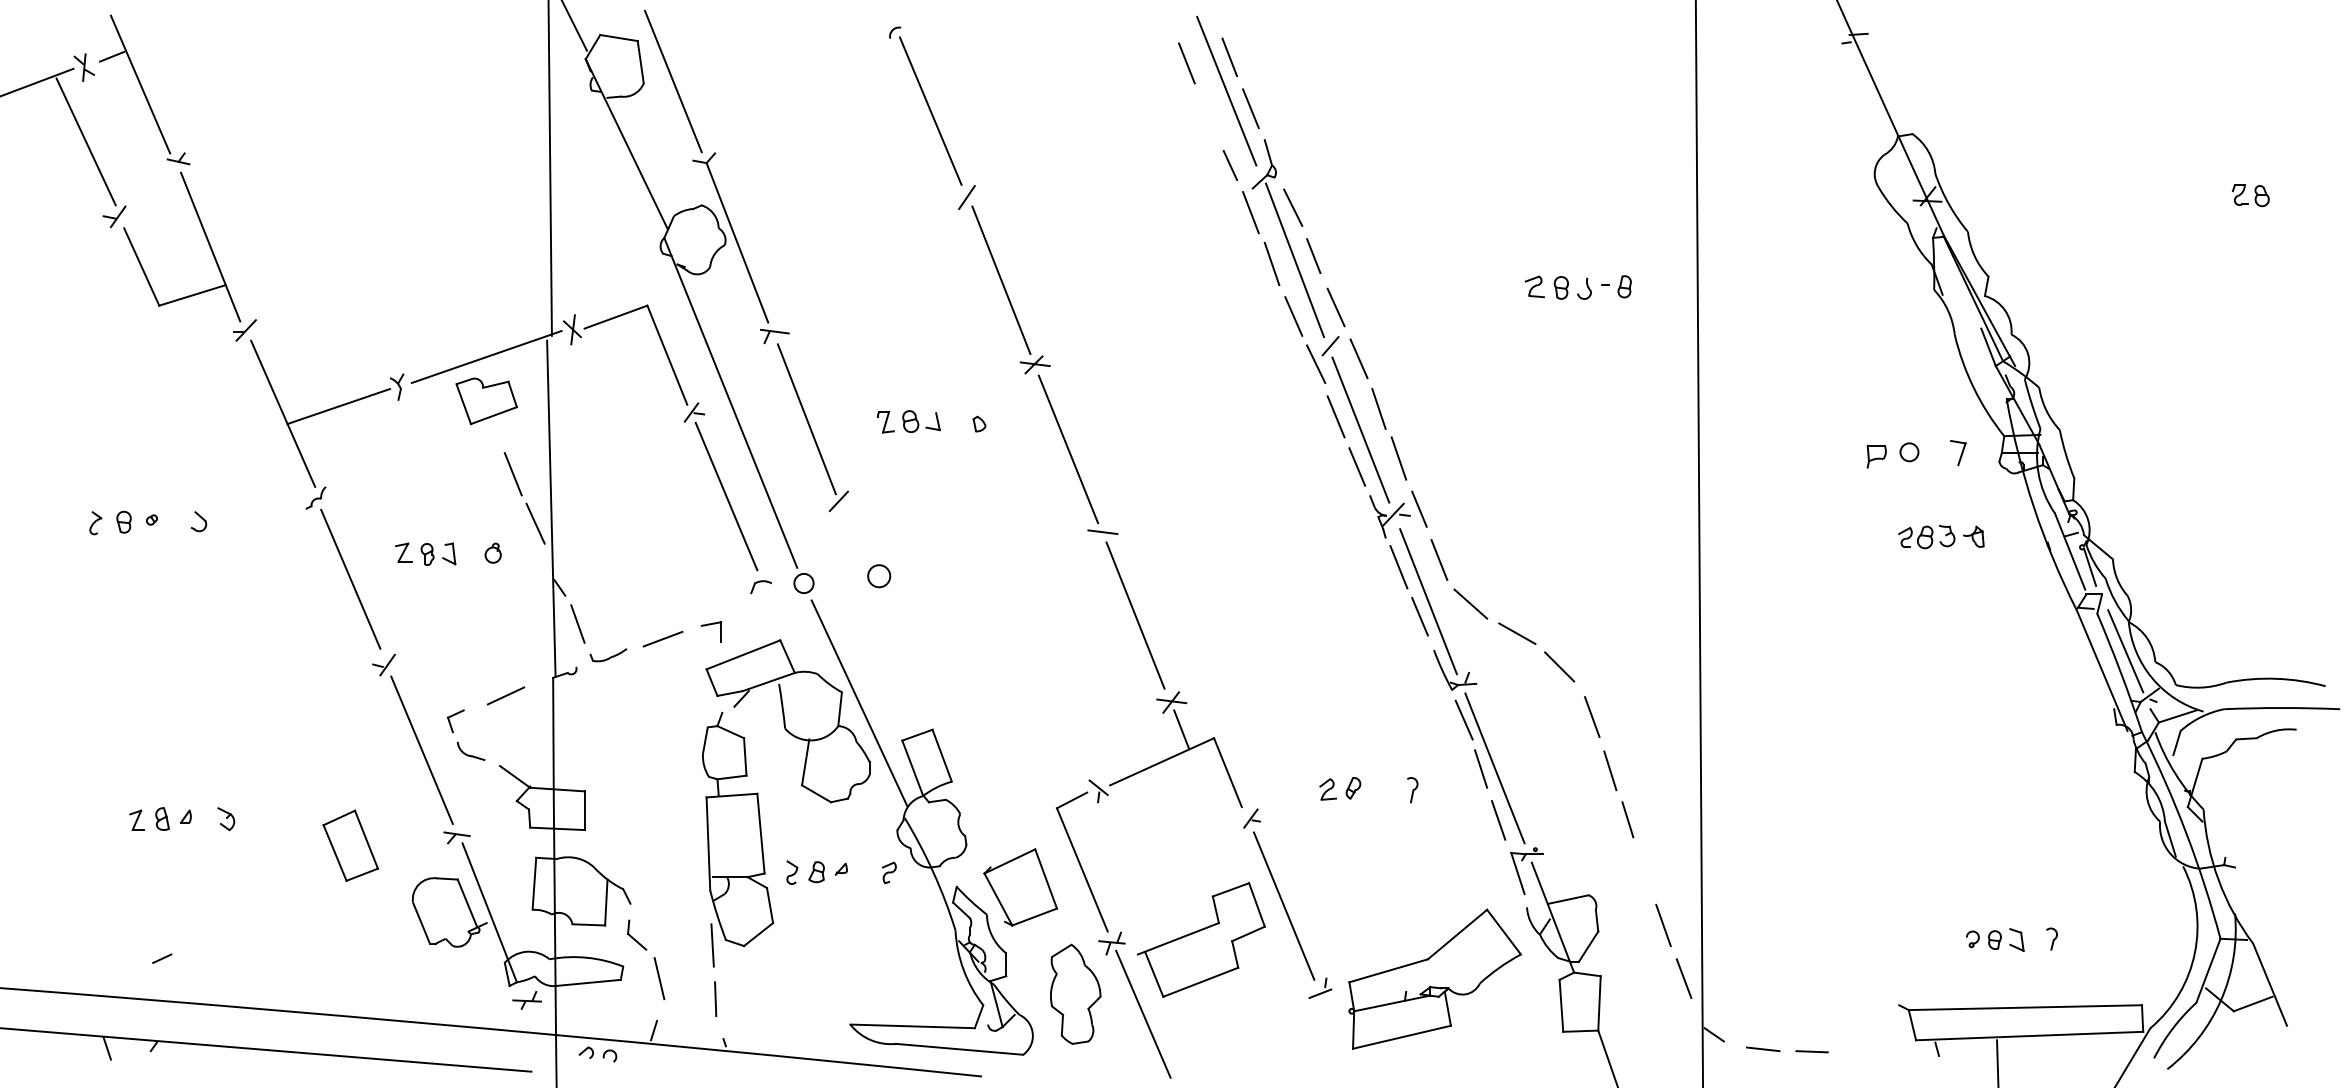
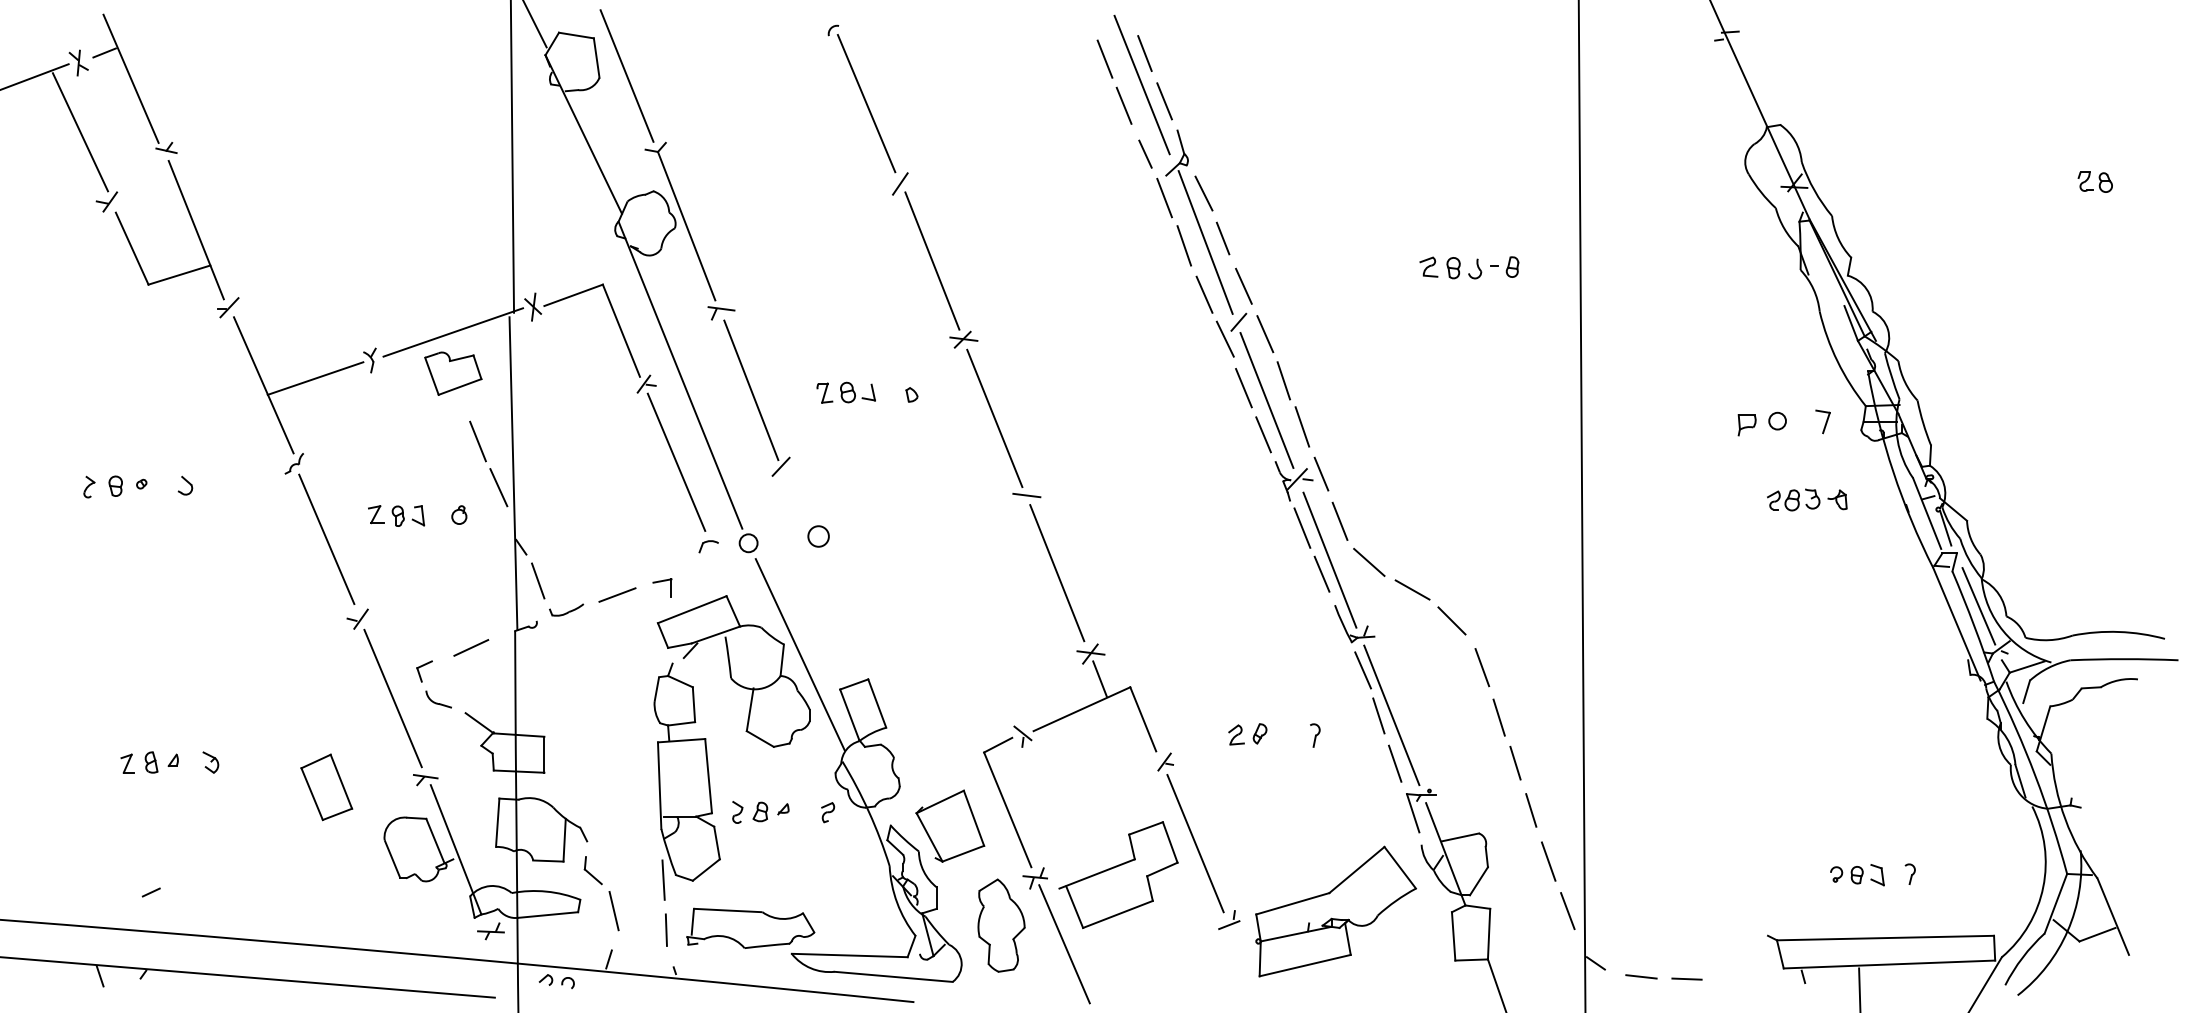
line: (1207, 113) -> (1124, 105), added
line: (1644, 870) -> (1530, 810), added
part: (806, 997) -> (750, 928), added

